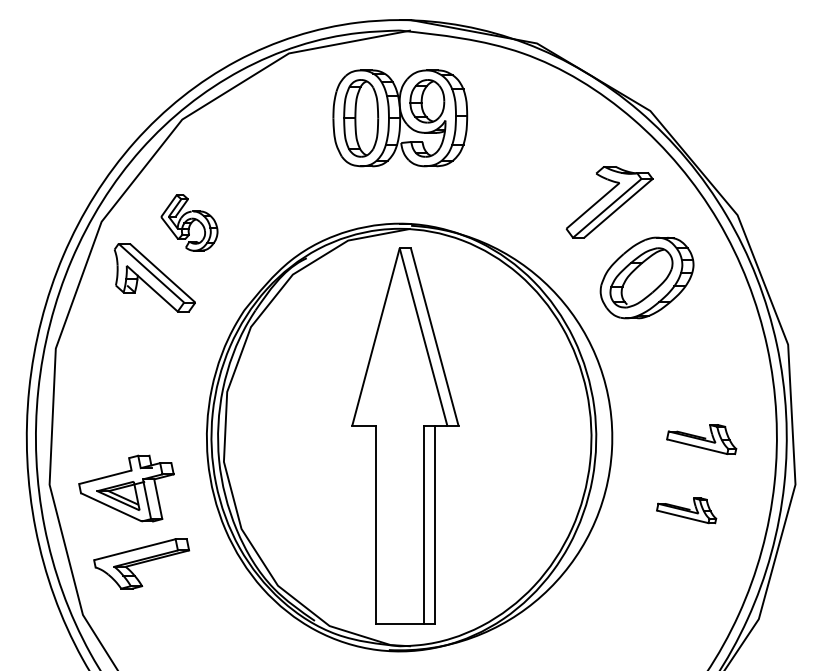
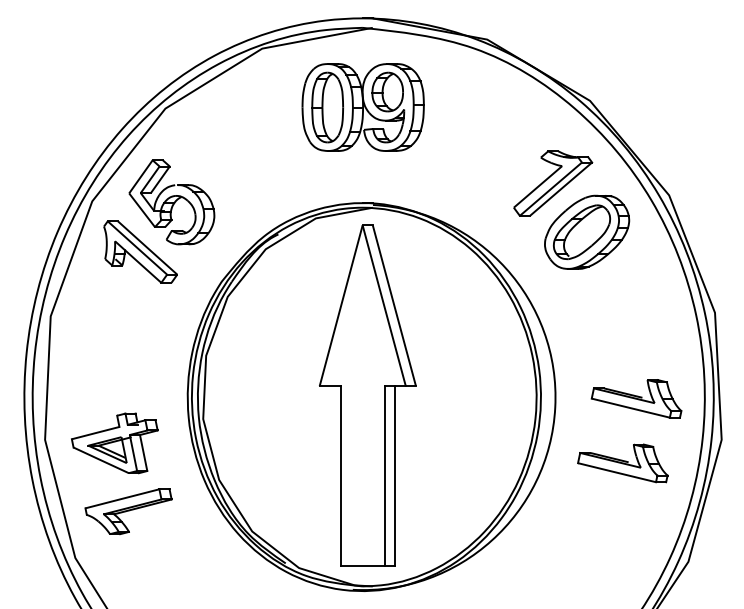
part: (188, 223) -> (171, 202), size x1.67
part: (647, 277) -> (587, 231), moved
part: (701, 439) -> (636, 398), size x1.43
part: (686, 510) -> (622, 463), size x1.67

